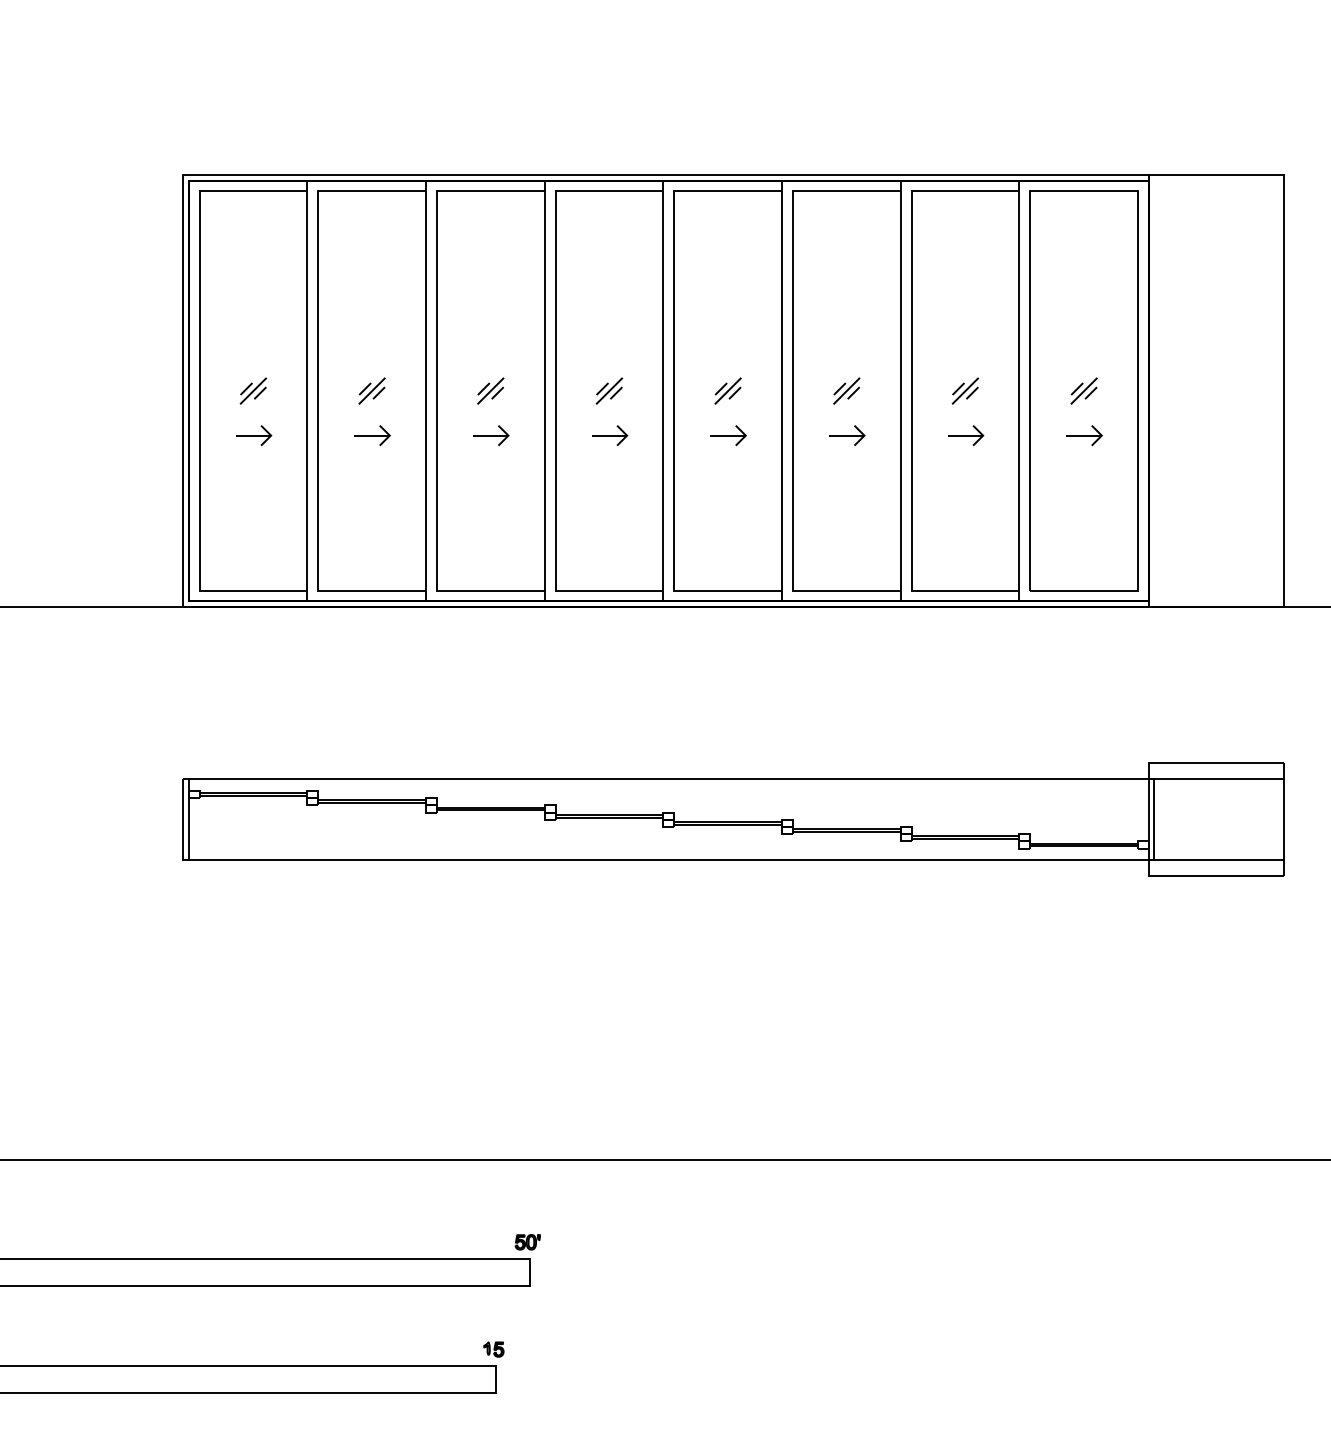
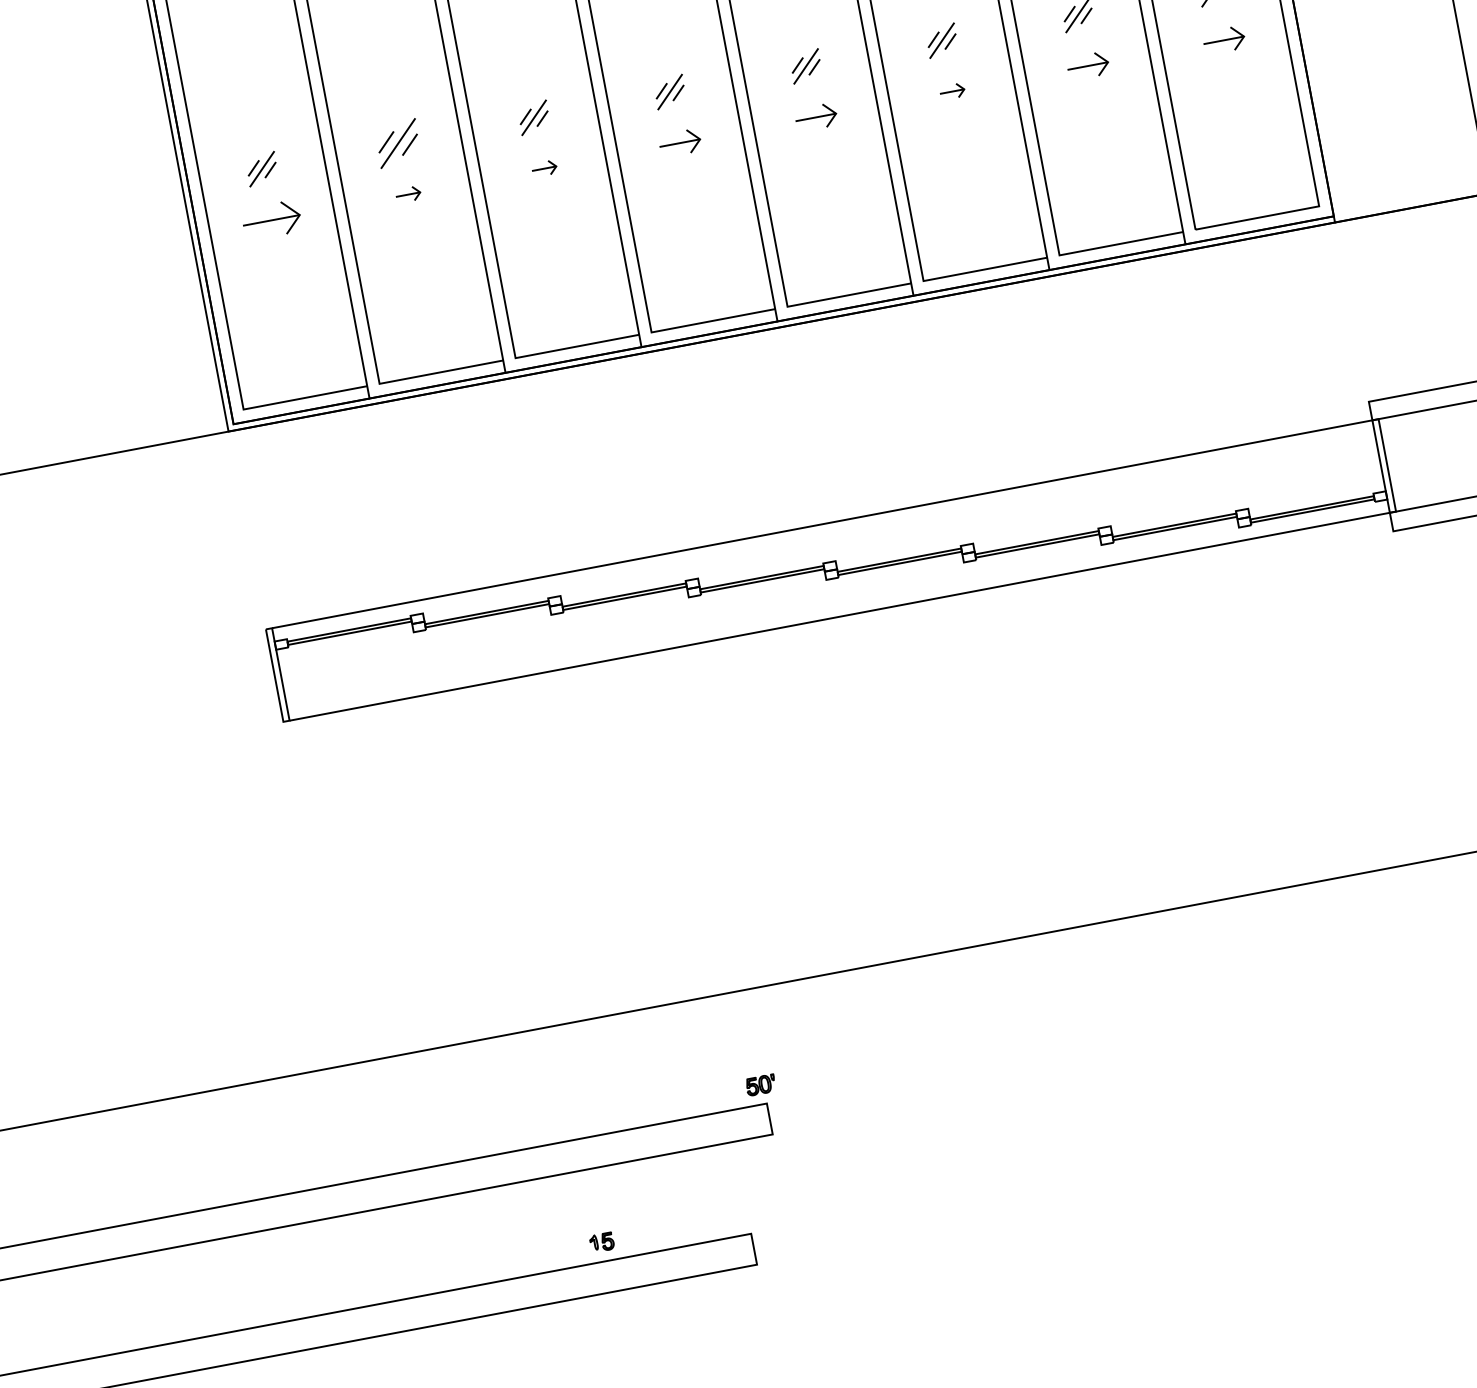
part: (371, 390) -> (397, 142), size x1.4
part: (254, 435) -> (273, 219), size x1.4
part: (372, 435) -> (408, 194), size x0.6
part: (491, 435) -> (544, 168), size x0.6
part: (847, 435) -> (952, 91), size x0.6
part: (493, 1349) -> (601, 1242), moved

